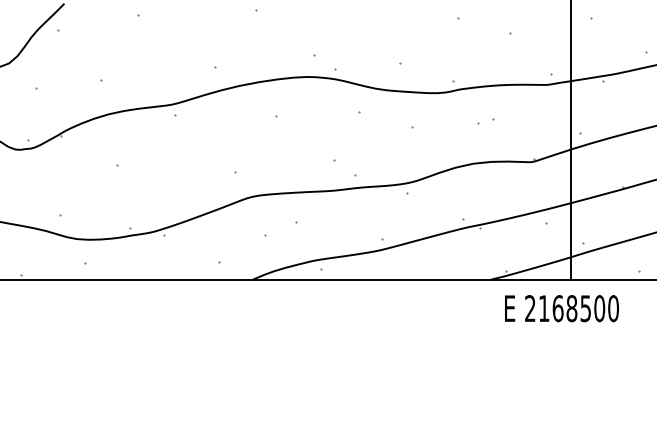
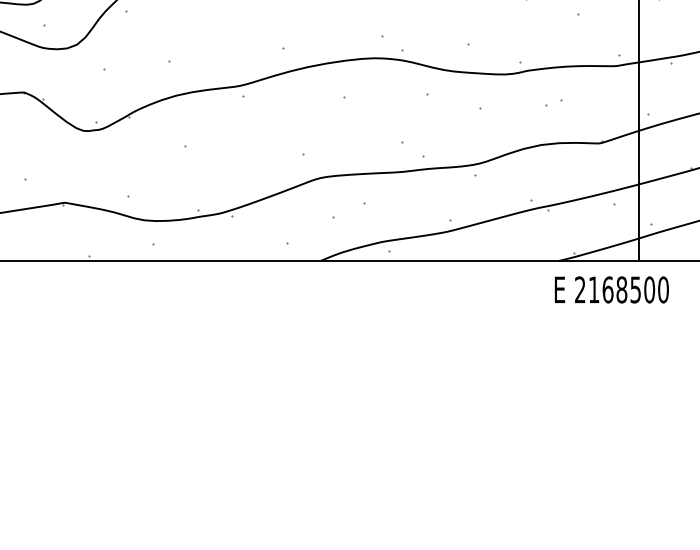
text: (561, 308) -> (611, 289), moved

